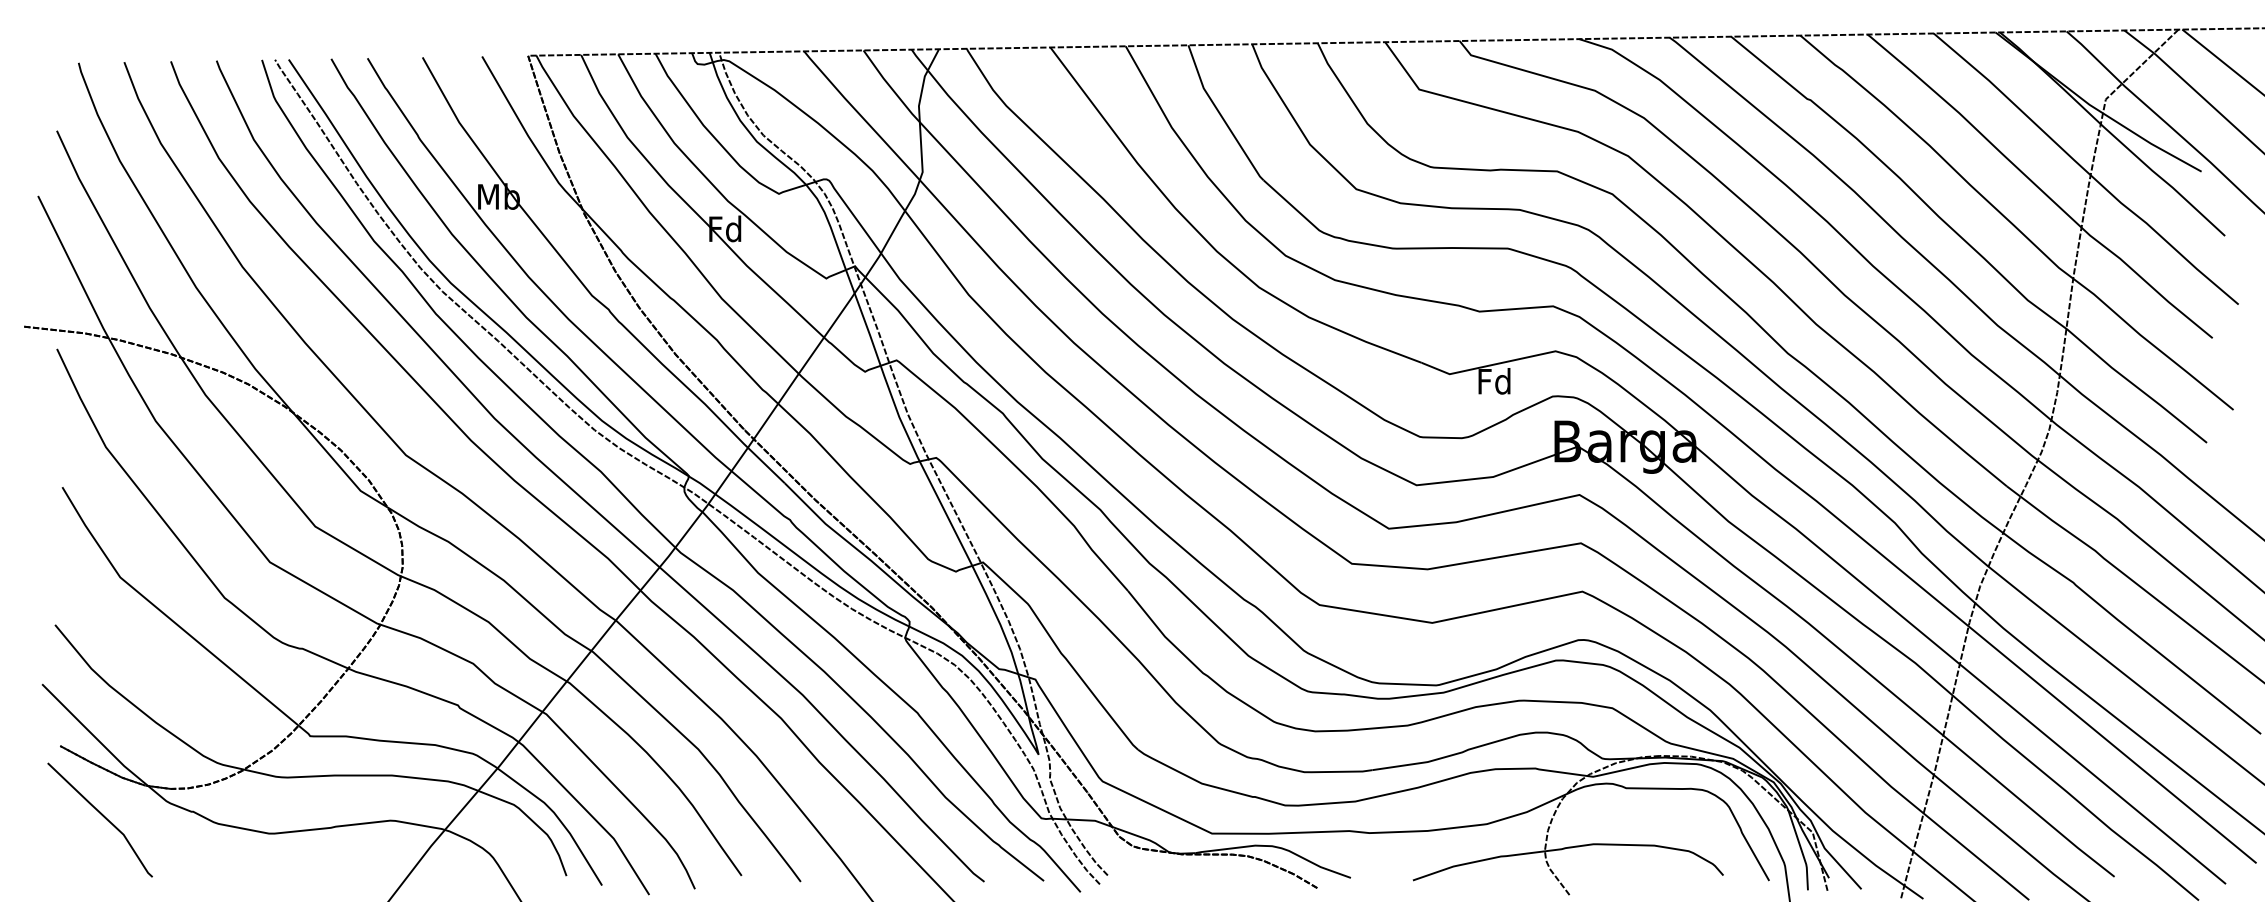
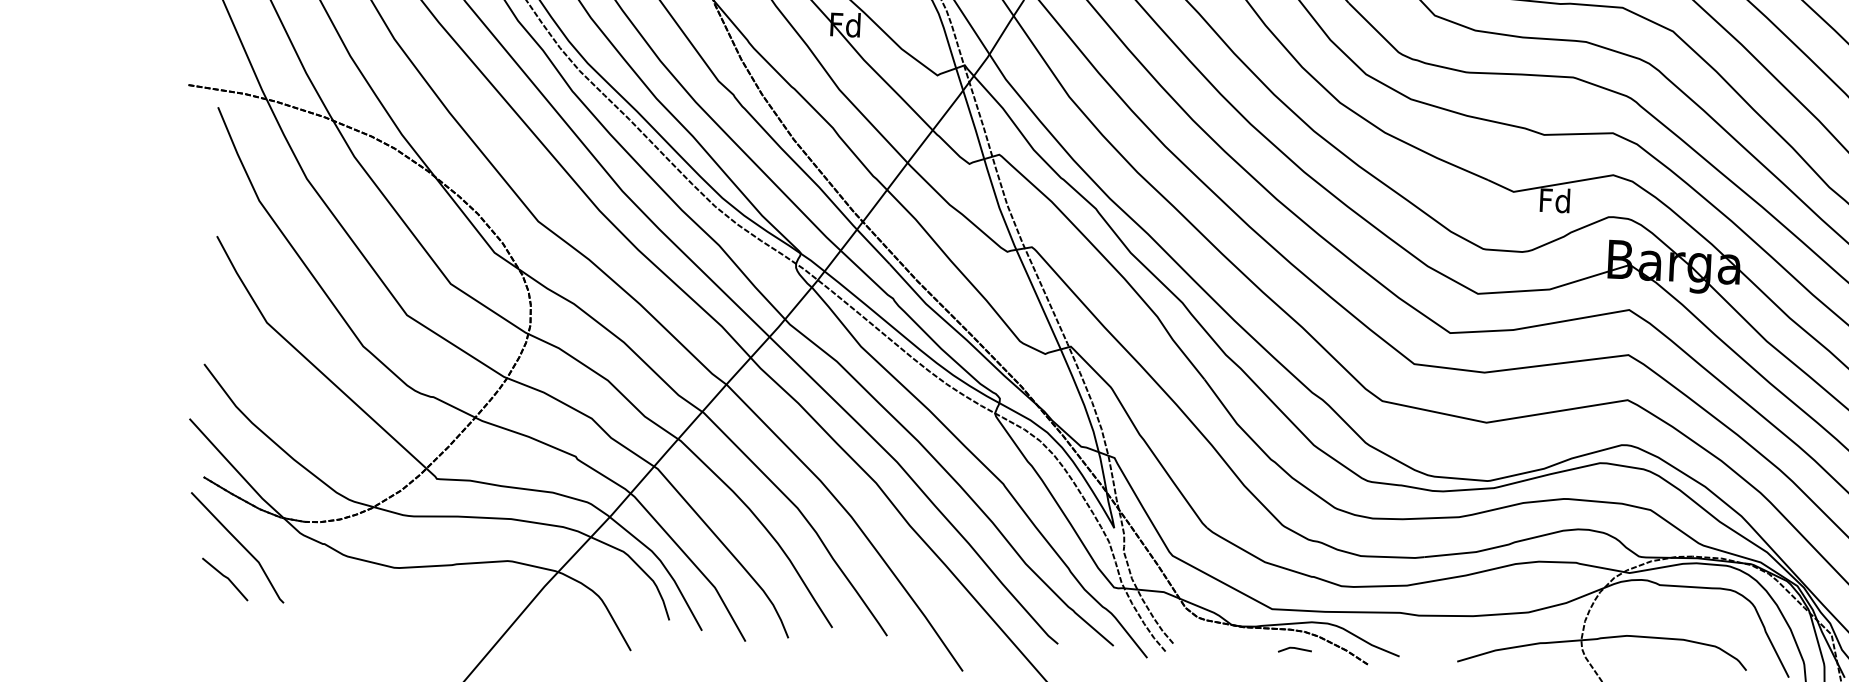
line: (89, 853) -> (226, 578), added
line: (1238, 875) -> (1295, 649), added

